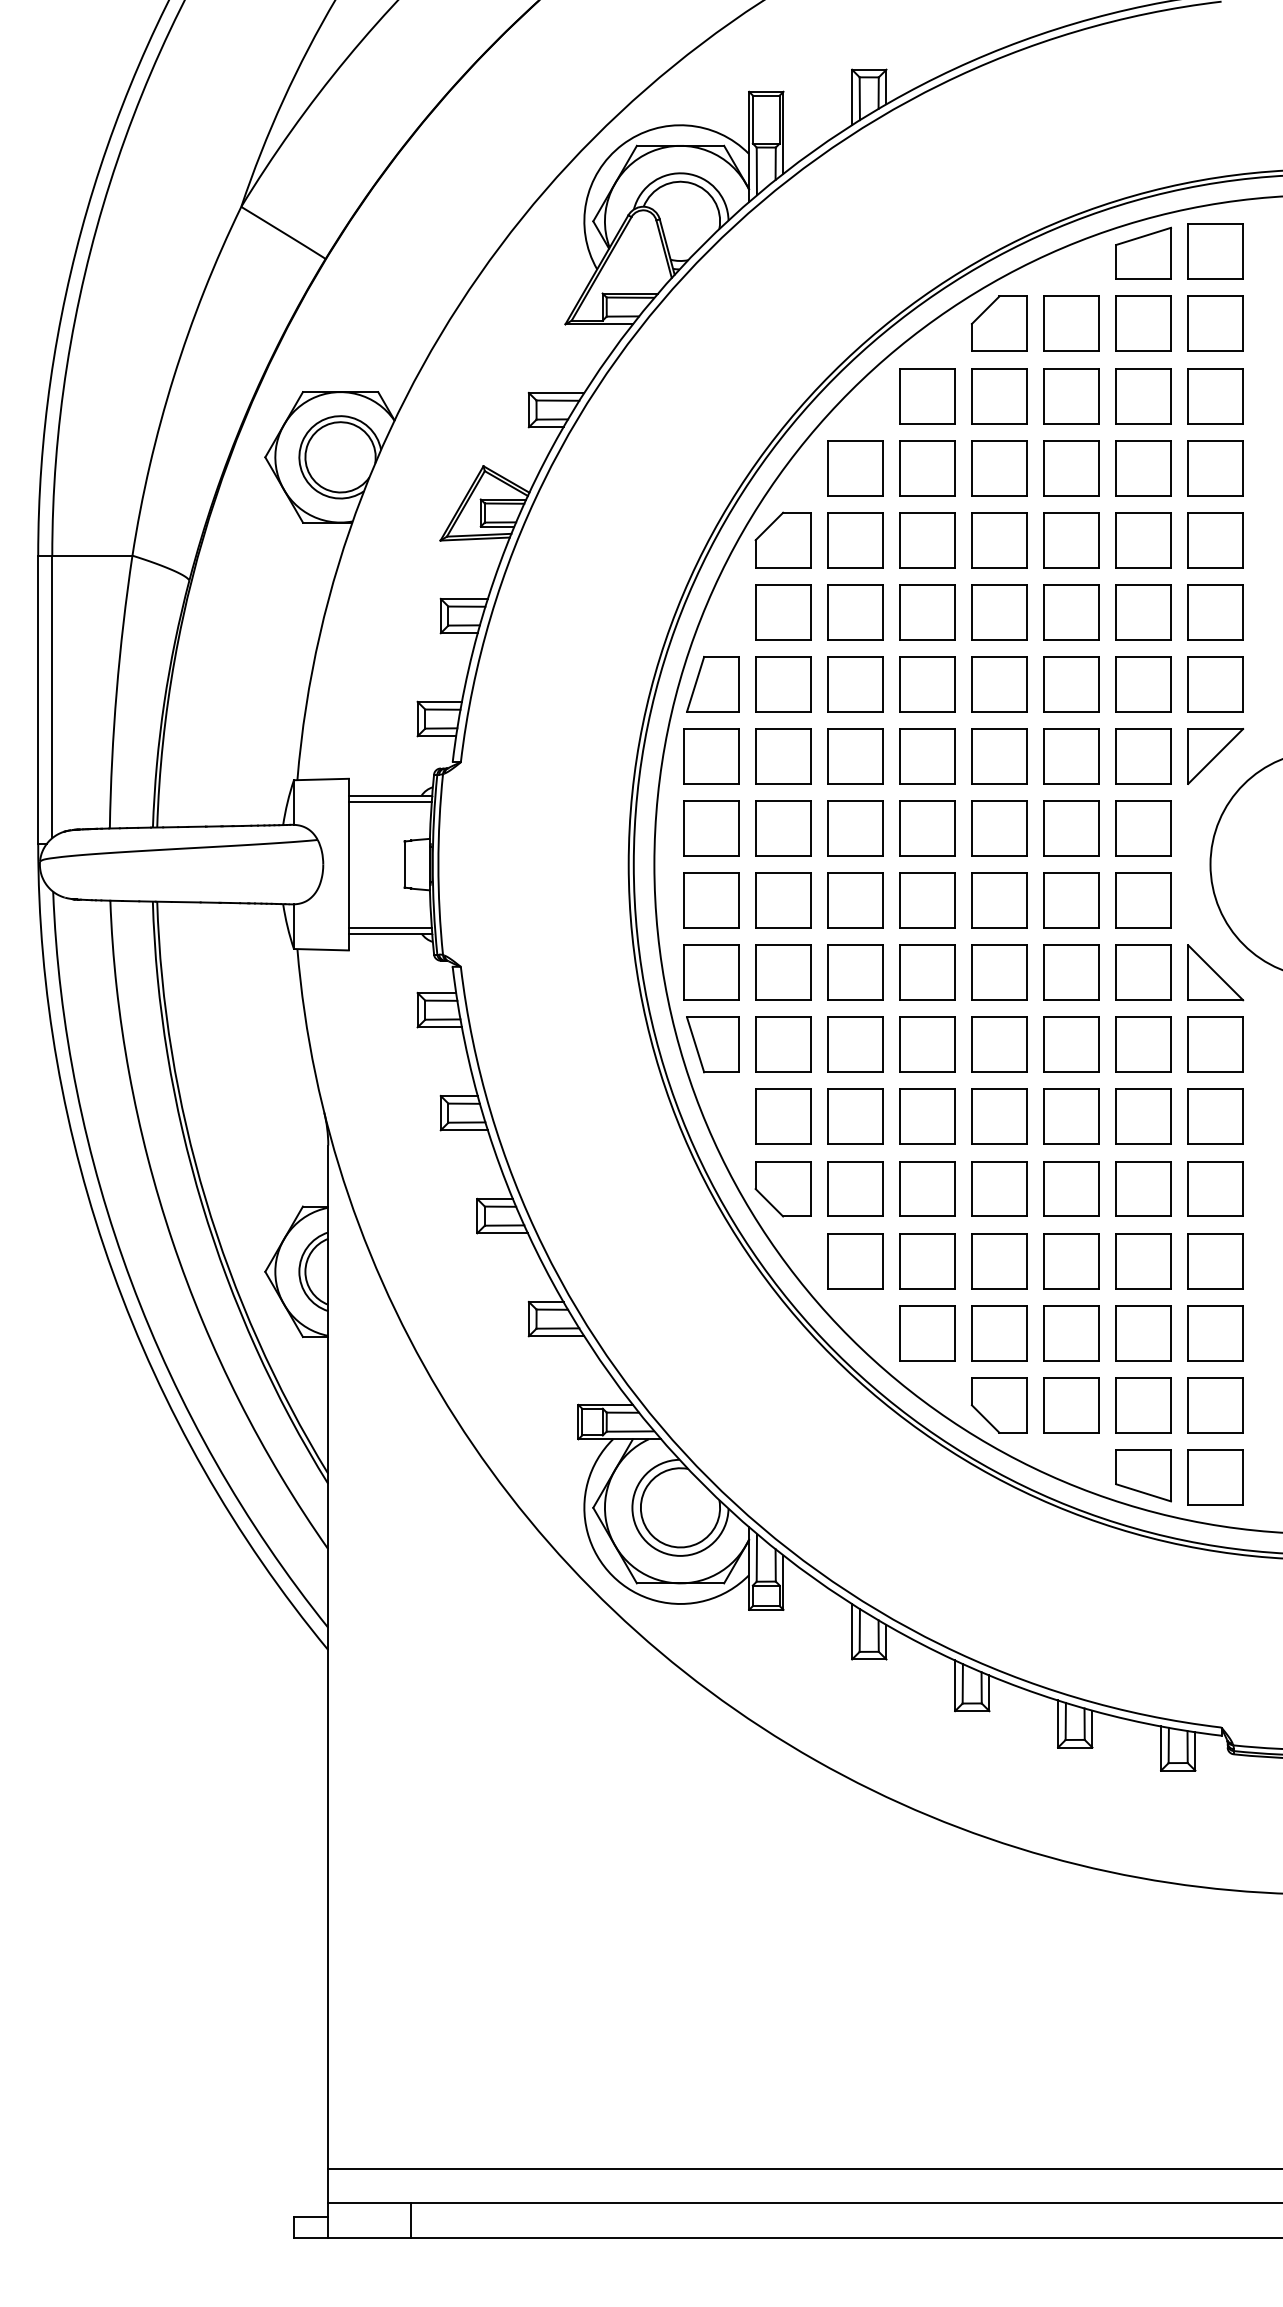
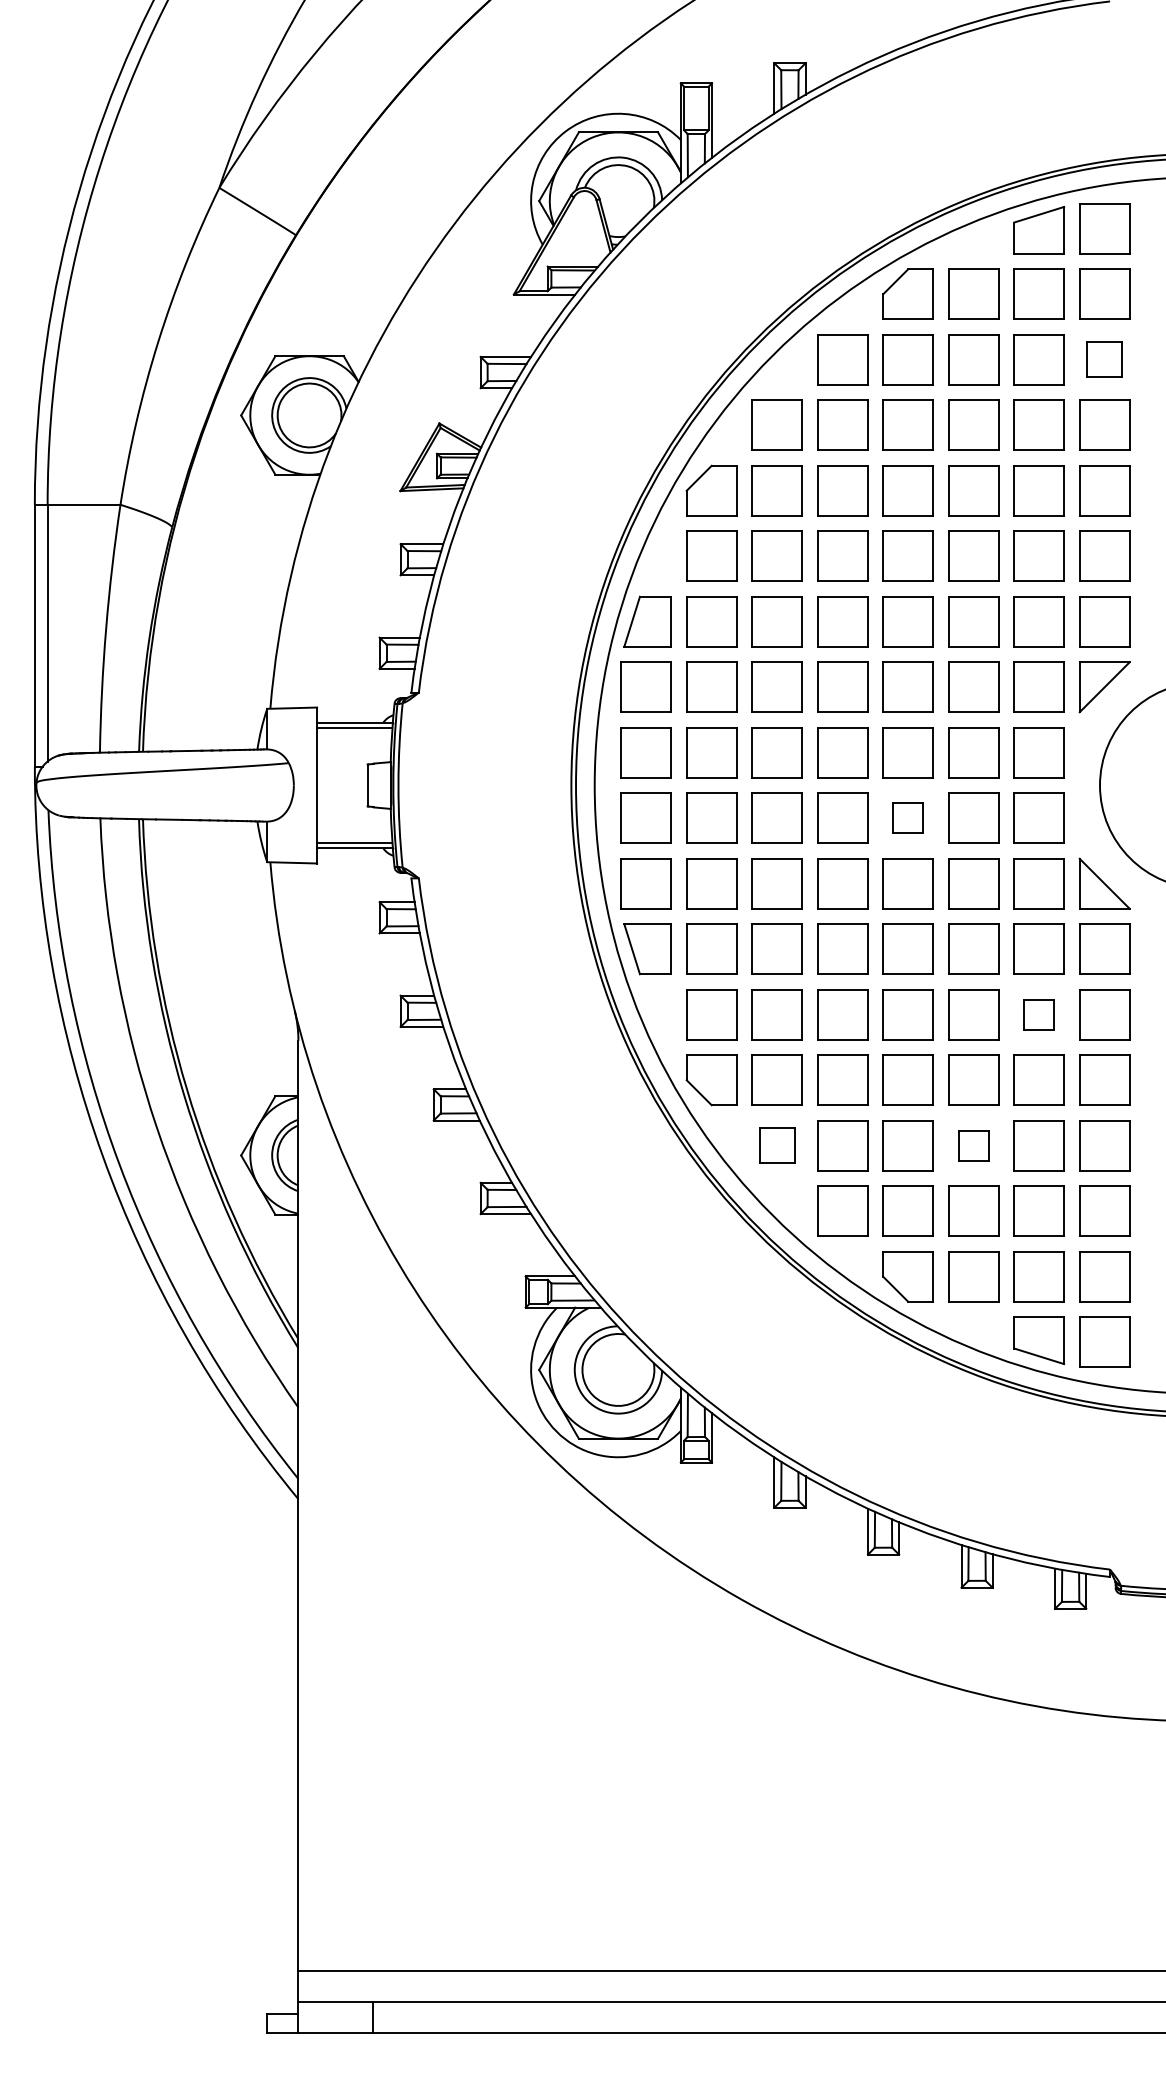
part: (1215, 395) -> (1104, 359), size x0.7
part: (998, 899) -> (907, 817), size x0.6
part: (1142, 1116) -> (1038, 1014), size x0.6
part: (854, 1260) -> (776, 1145), size x0.7
part: (1071, 1260) -> (973, 1145), size x0.6

